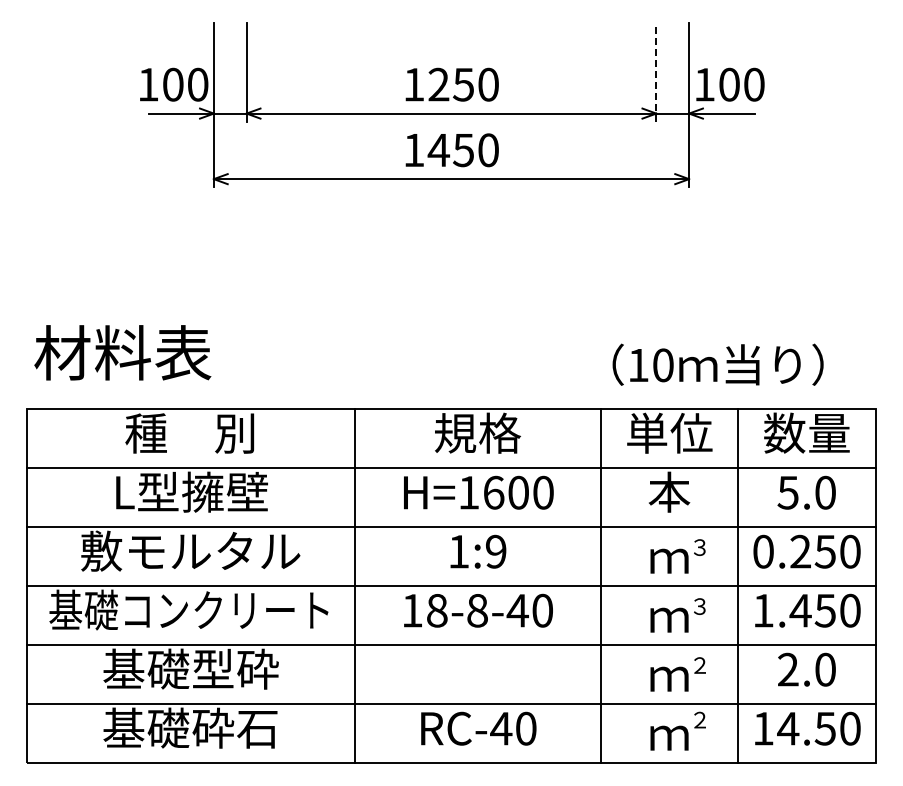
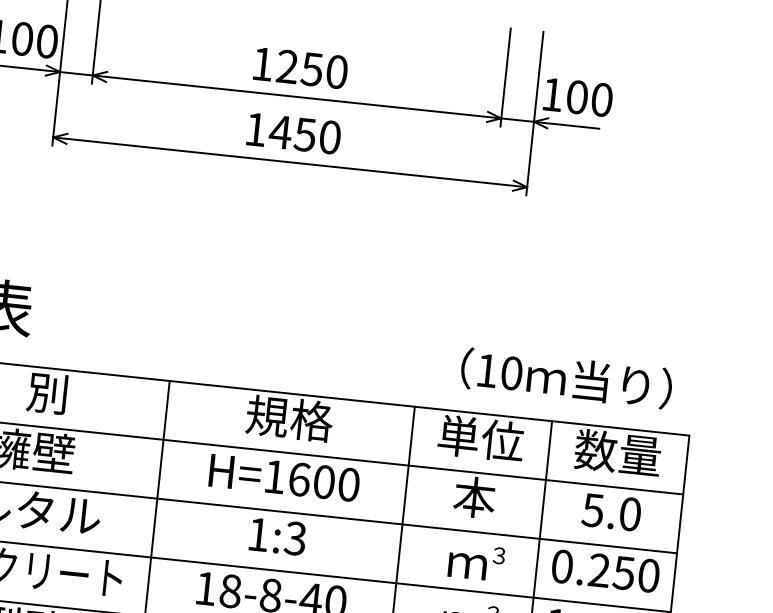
line: (656, 72) -> (505, 77), dashed -> solid
text: (717, 364) -> (565, 378), moved
text: (495, 551) -> (295, 538), 1:9 -> 1:3

